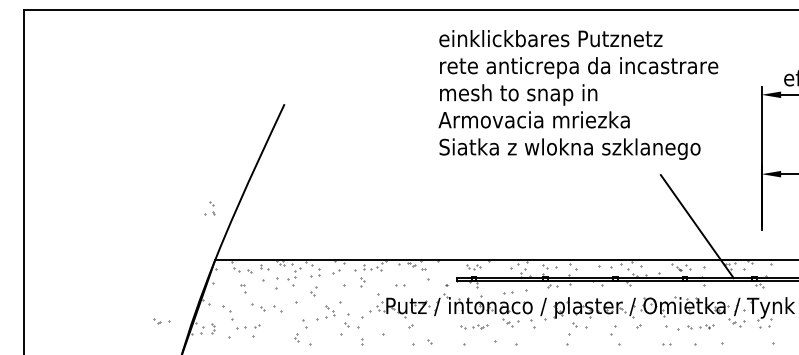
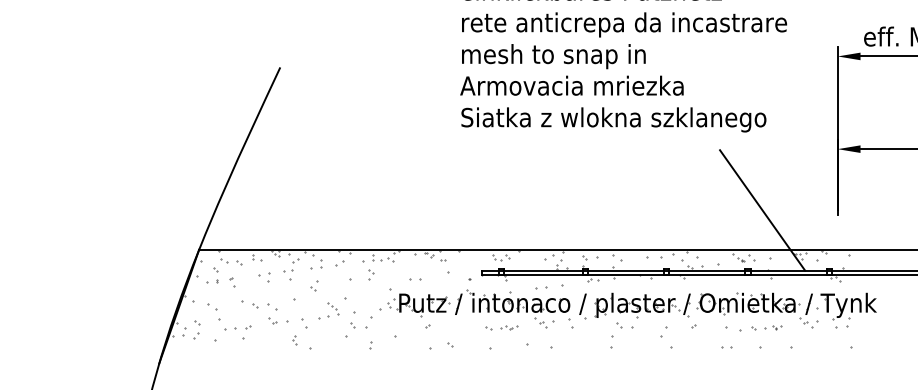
part: (209, 208) -> (212, 275), moved
part: (270, 284) -> (263, 278), size x0.62
part: (161, 321) -> (277, 321), moved
part: (213, 328) -> (197, 329), size x1.67

